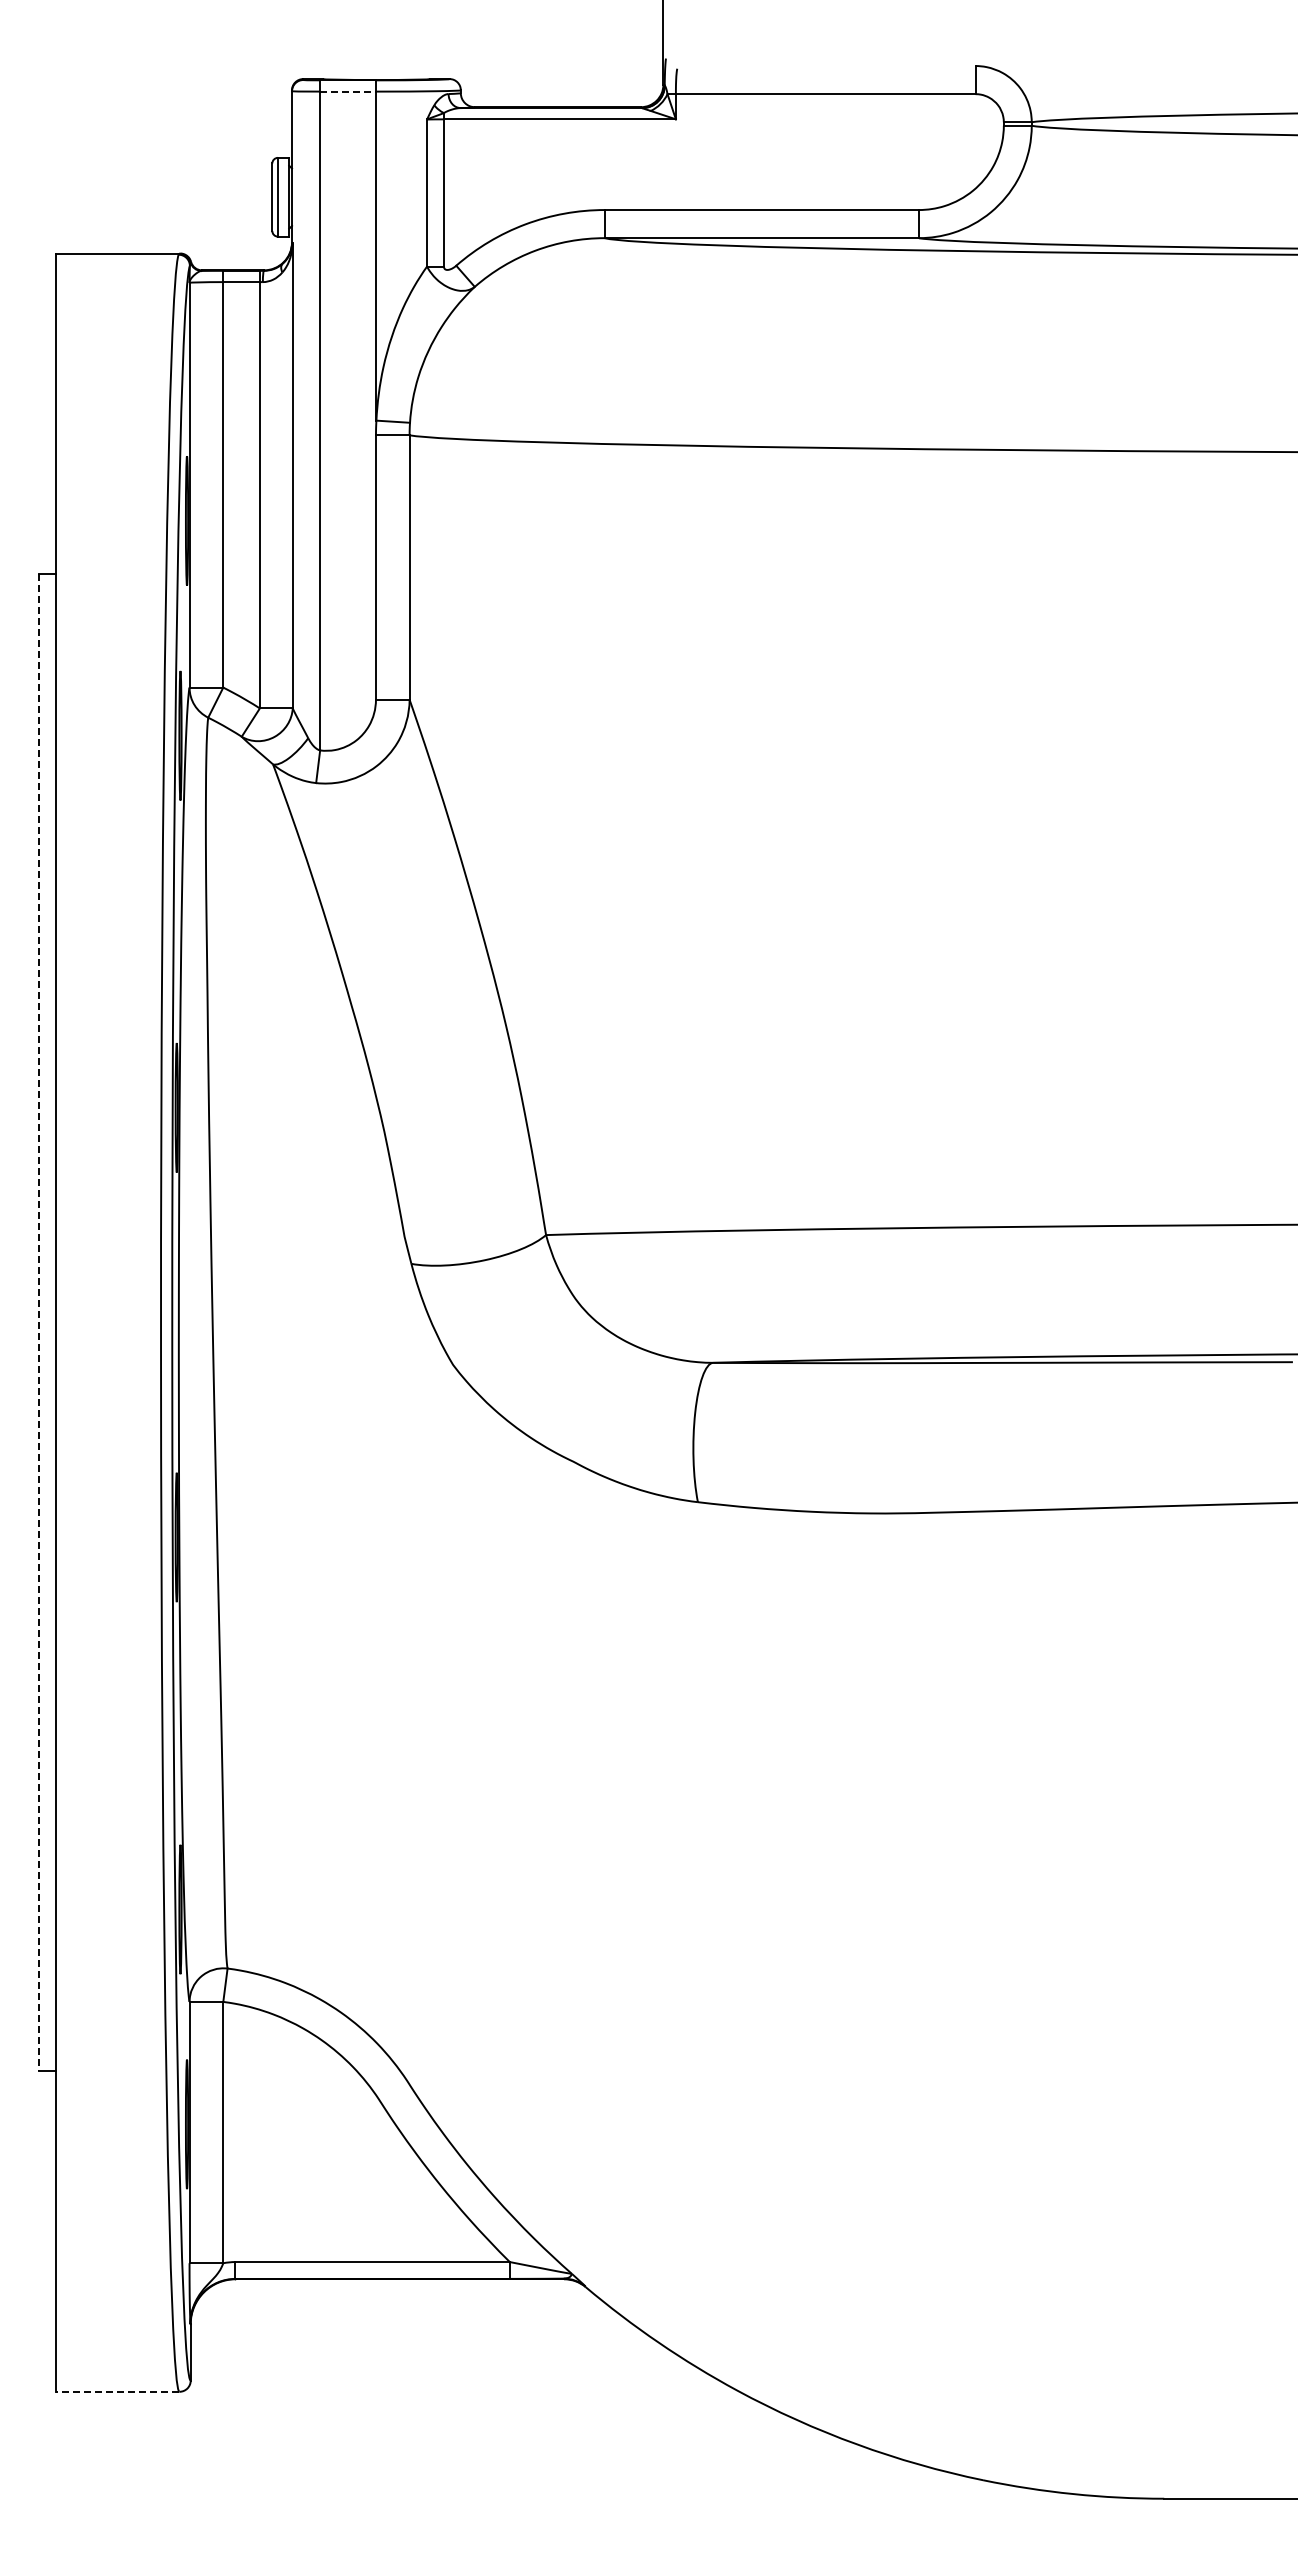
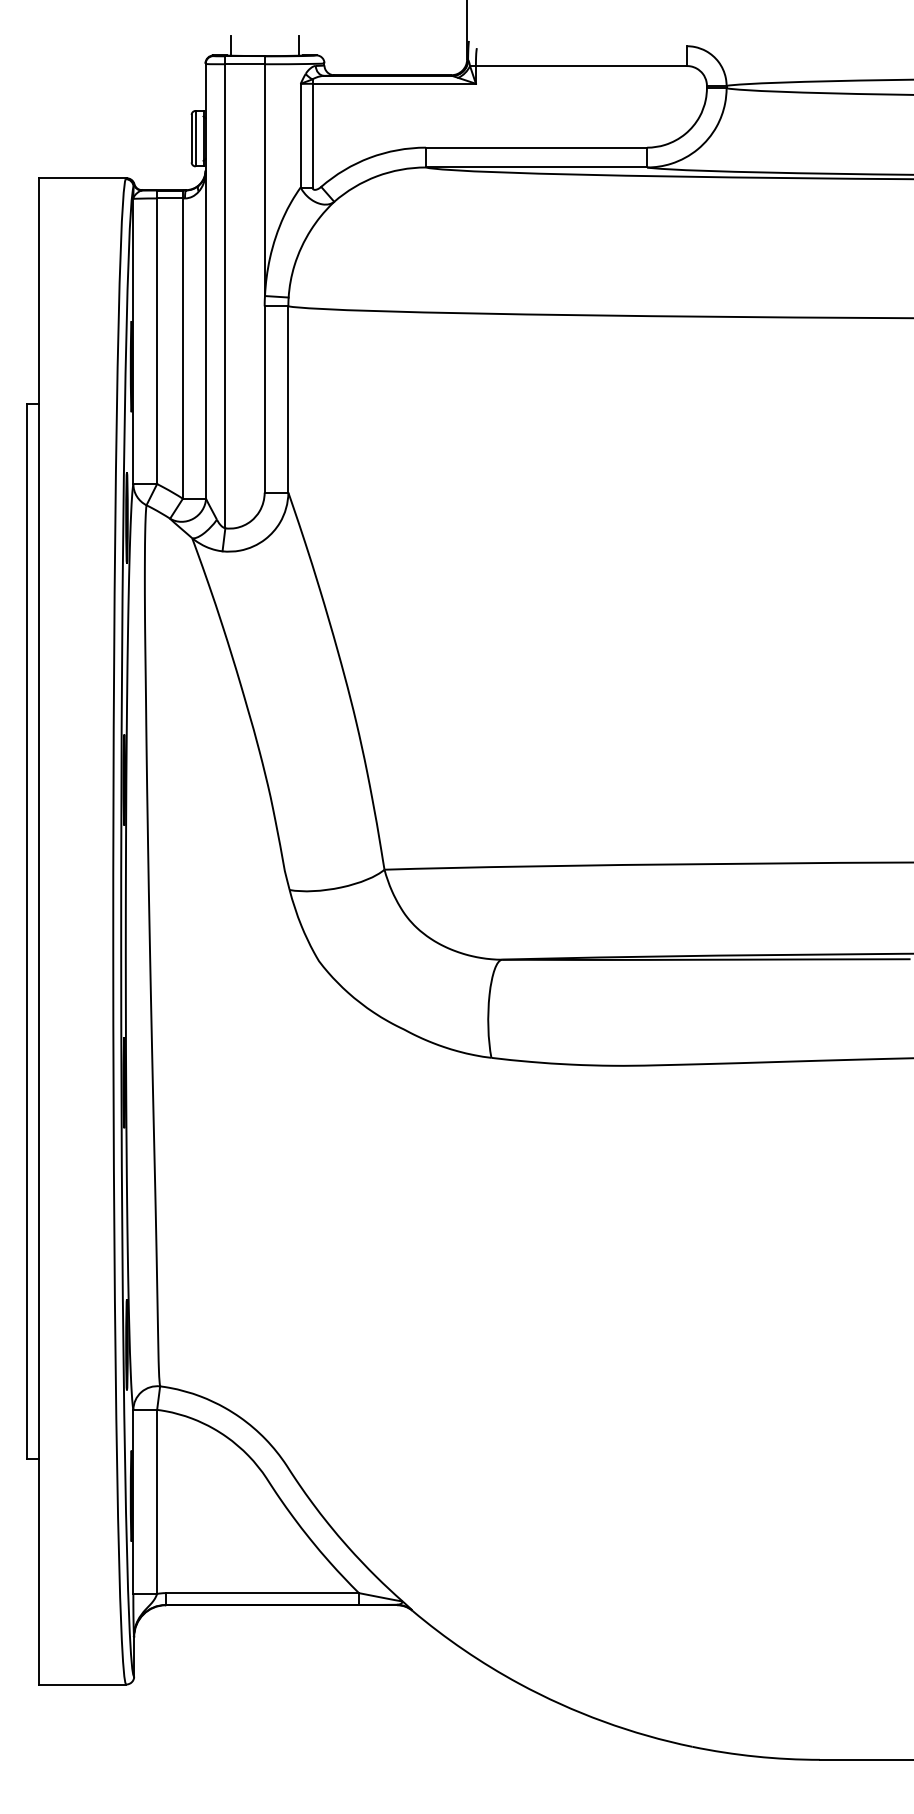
line: (328, 64) -> (231, 45), added
line: (424, 64) -> (298, 45), added
line: (348, 91) -> (245, 64), dashed -> solid
line: (38, 1323) -> (26, 932), dashed -> solid
line: (117, 2391) -> (82, 1684), dashed -> solid

